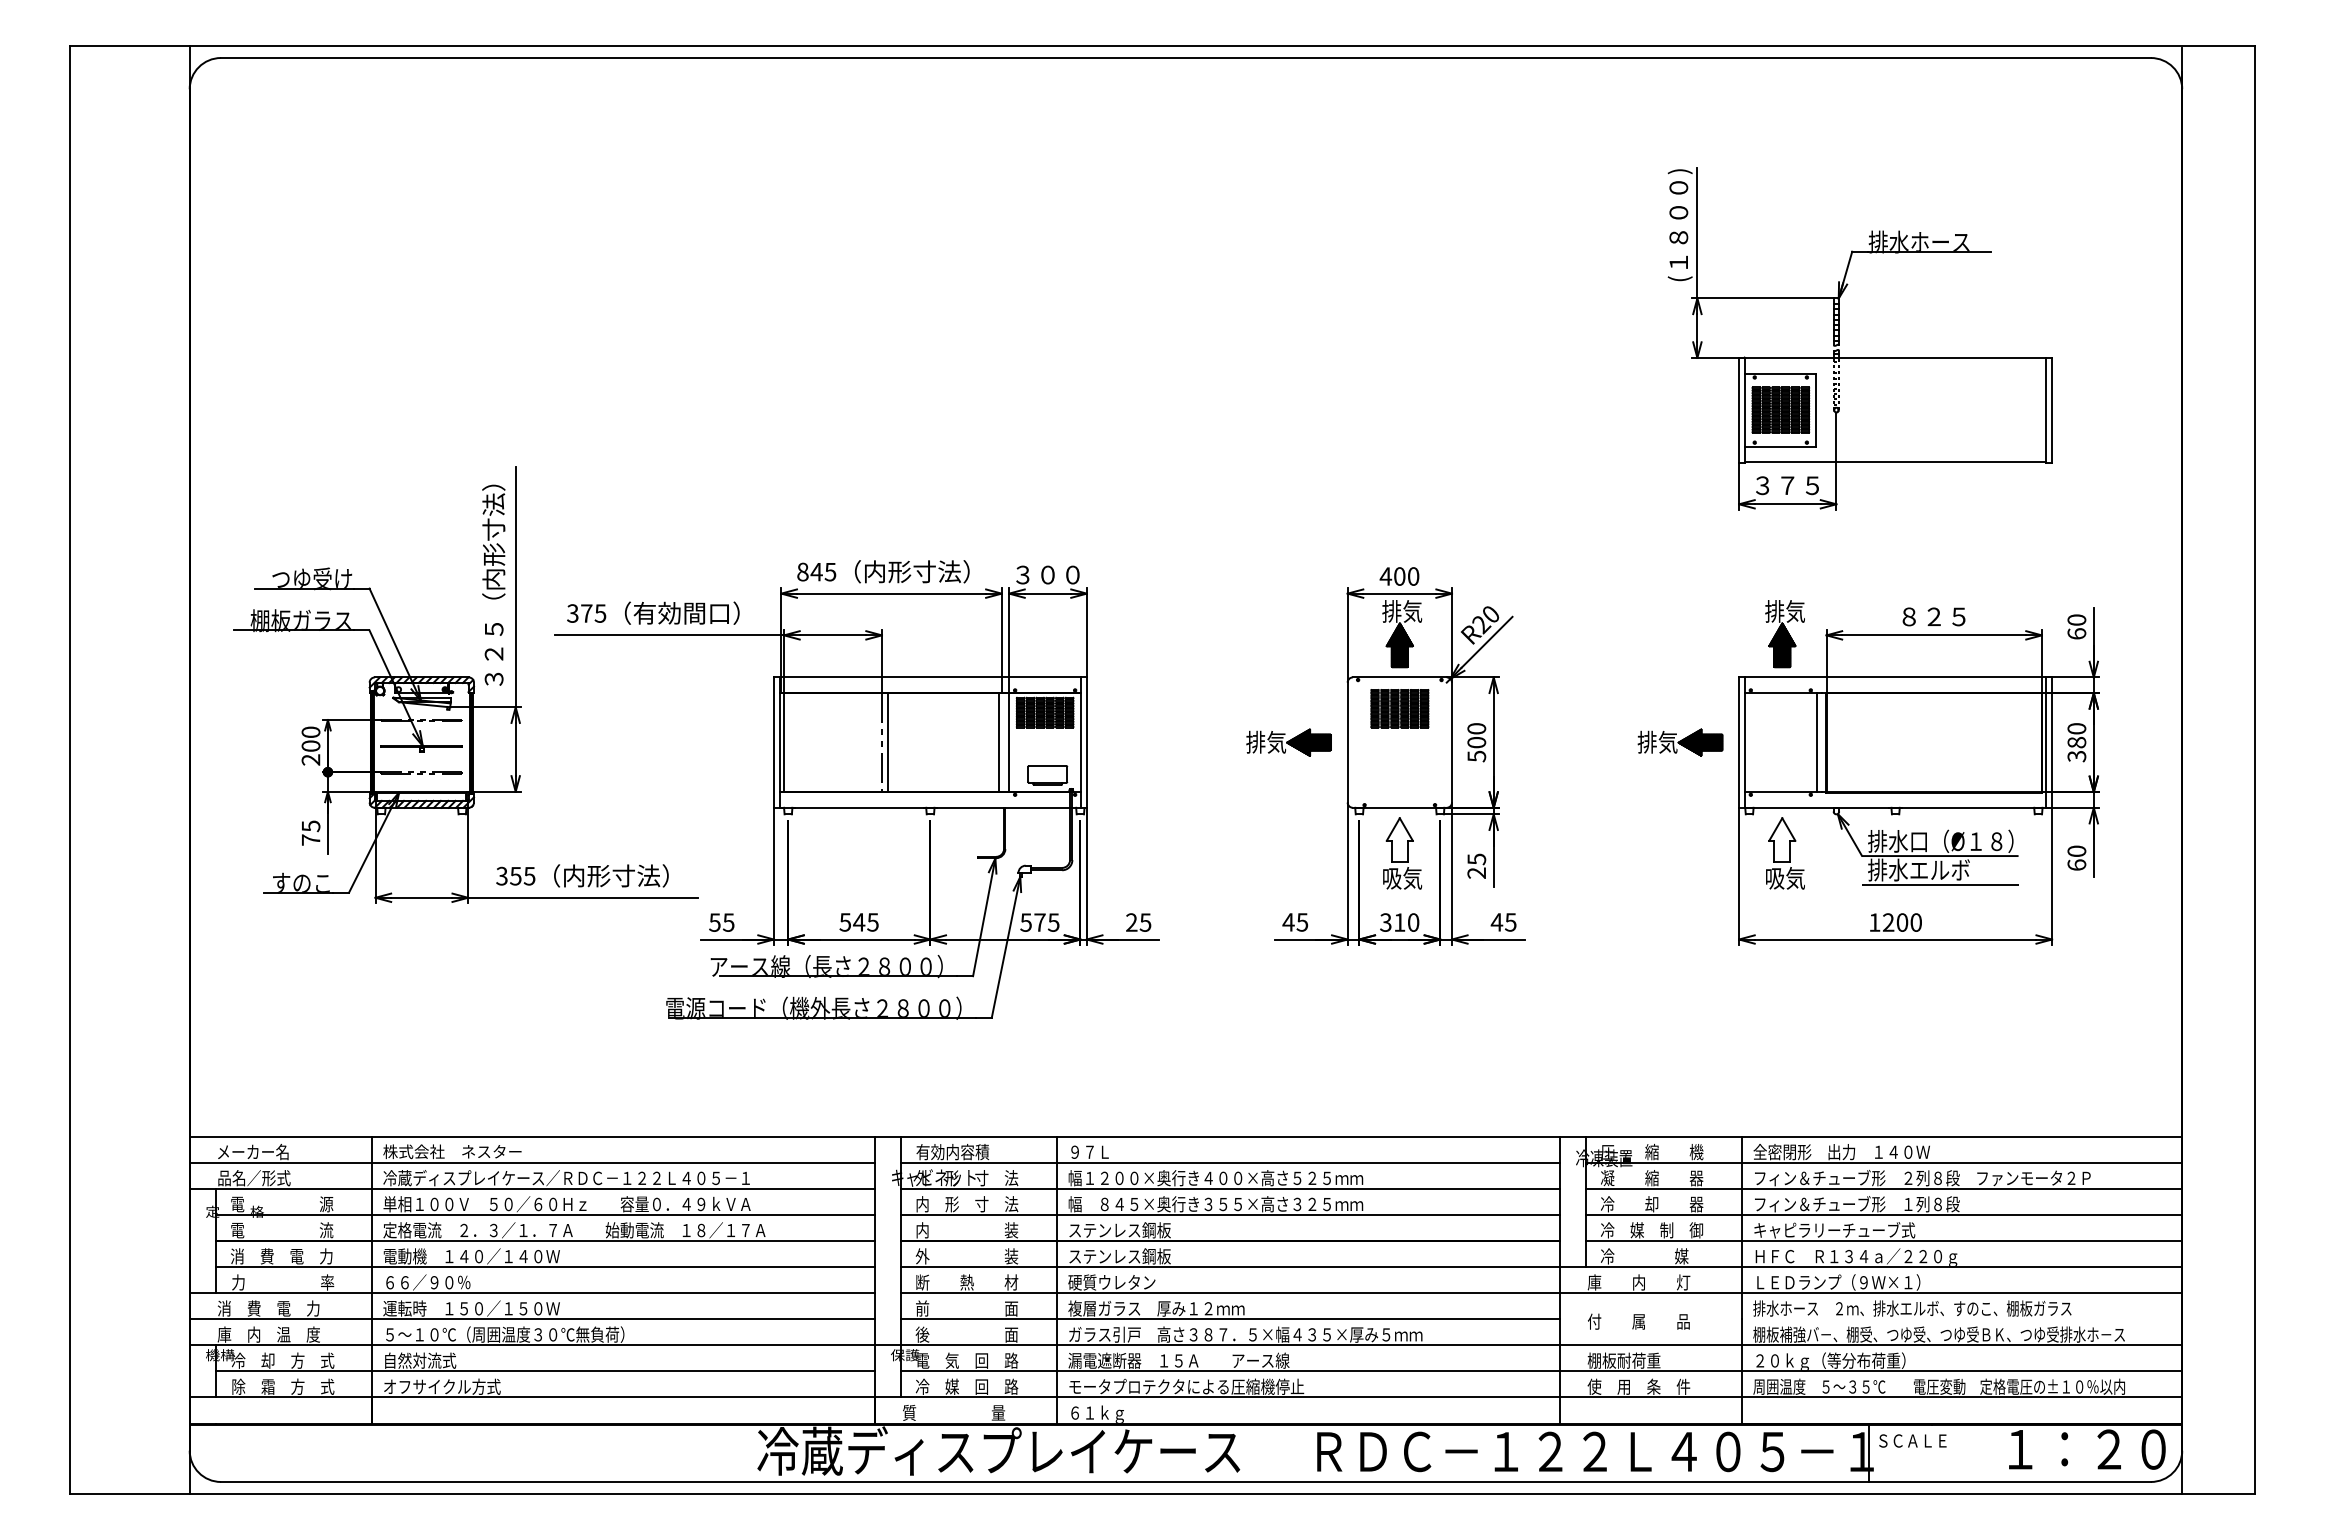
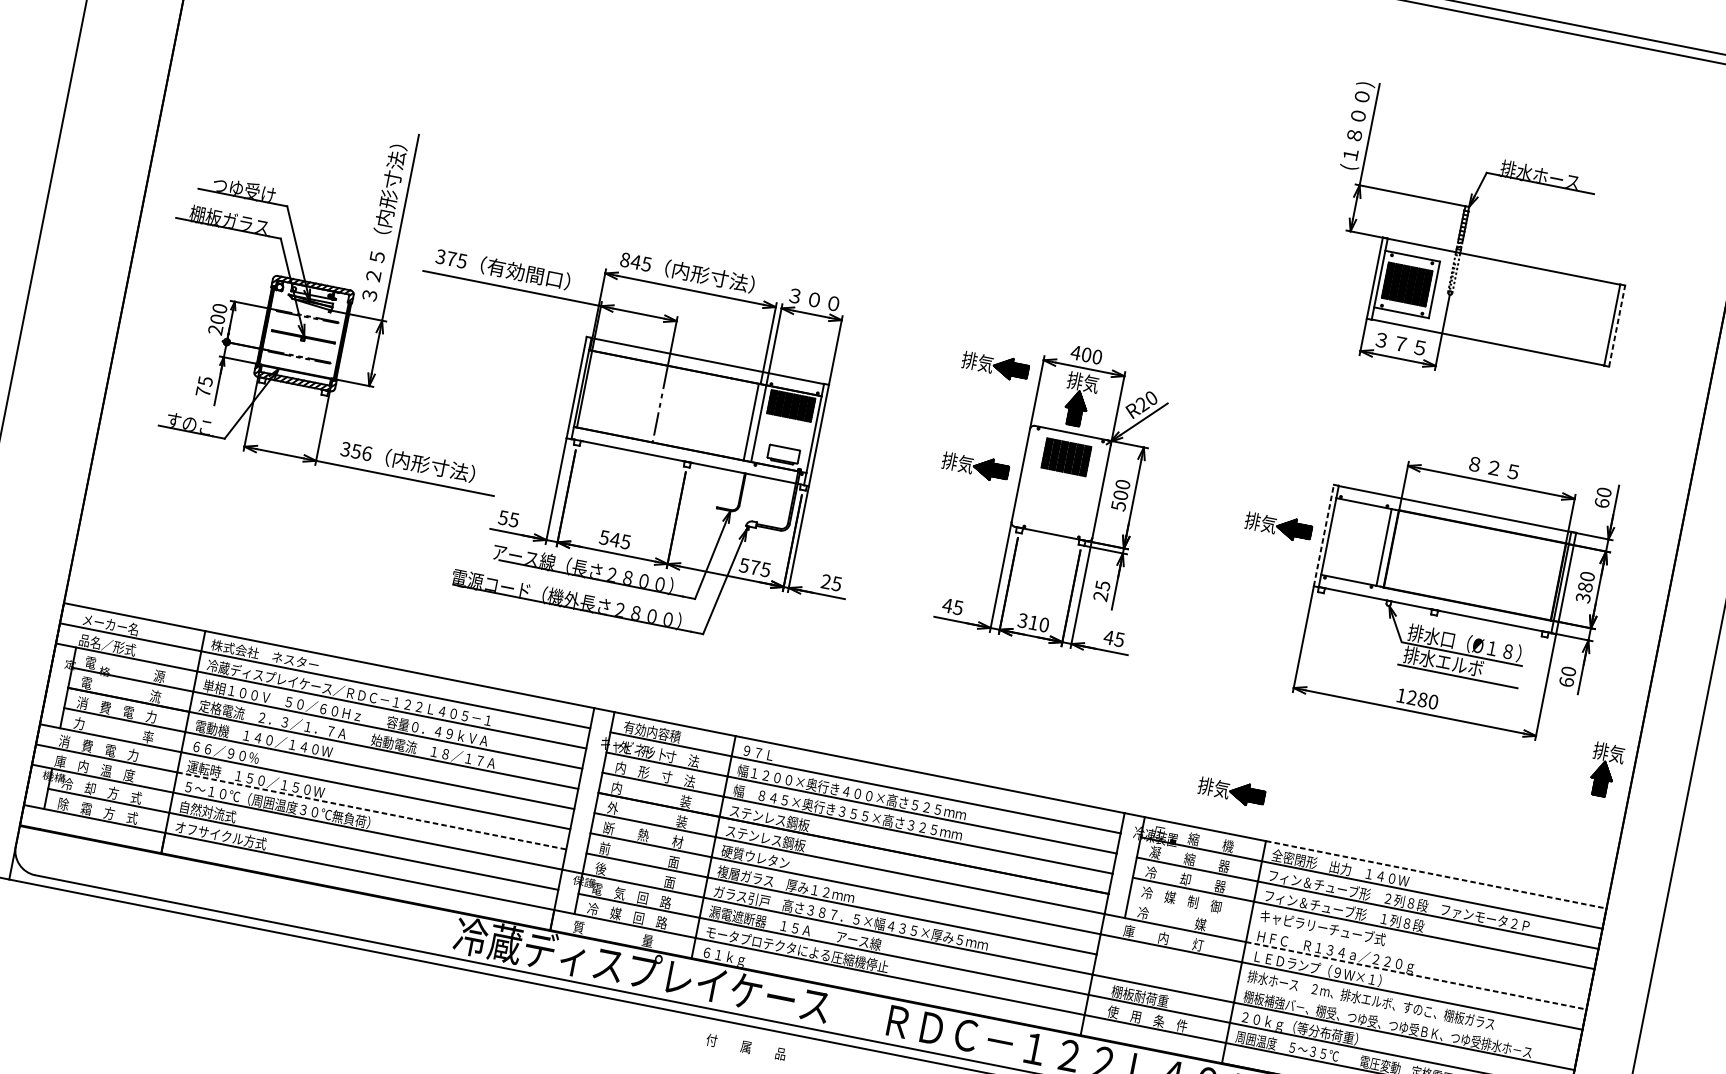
line: (2052, 409) -> (1617, 325), solid -> dashed
part: (1288, 612) -> (994, 365), added
part: (1784, 634) -> (1605, 770), moved
line: (887, 742) -> (664, 404), removed
line: (1739, 742) -> (1324, 535), solid -> dashed
part: (1402, 853) -> (1046, 569), removed
part: (1785, 853) -> (1342, 628), removed
text: (529, 875) -> (367, 453), 355 -> 356
text: (1902, 922) -> (1422, 699), 1200 -> 1280
part: (1687, 1083) -> (1231, 791), added
line: (1962, 1136) -> (1436, 874), solid -> dashed
line: (1883, 1241) -> (1359, 943), removed
line: (1962, 1267) -> (1416, 976), solid -> dashed
line: (624, 1319) -> (372, 811), solid -> dashed
text: (1638, 1321) -> (745, 1046), moved

